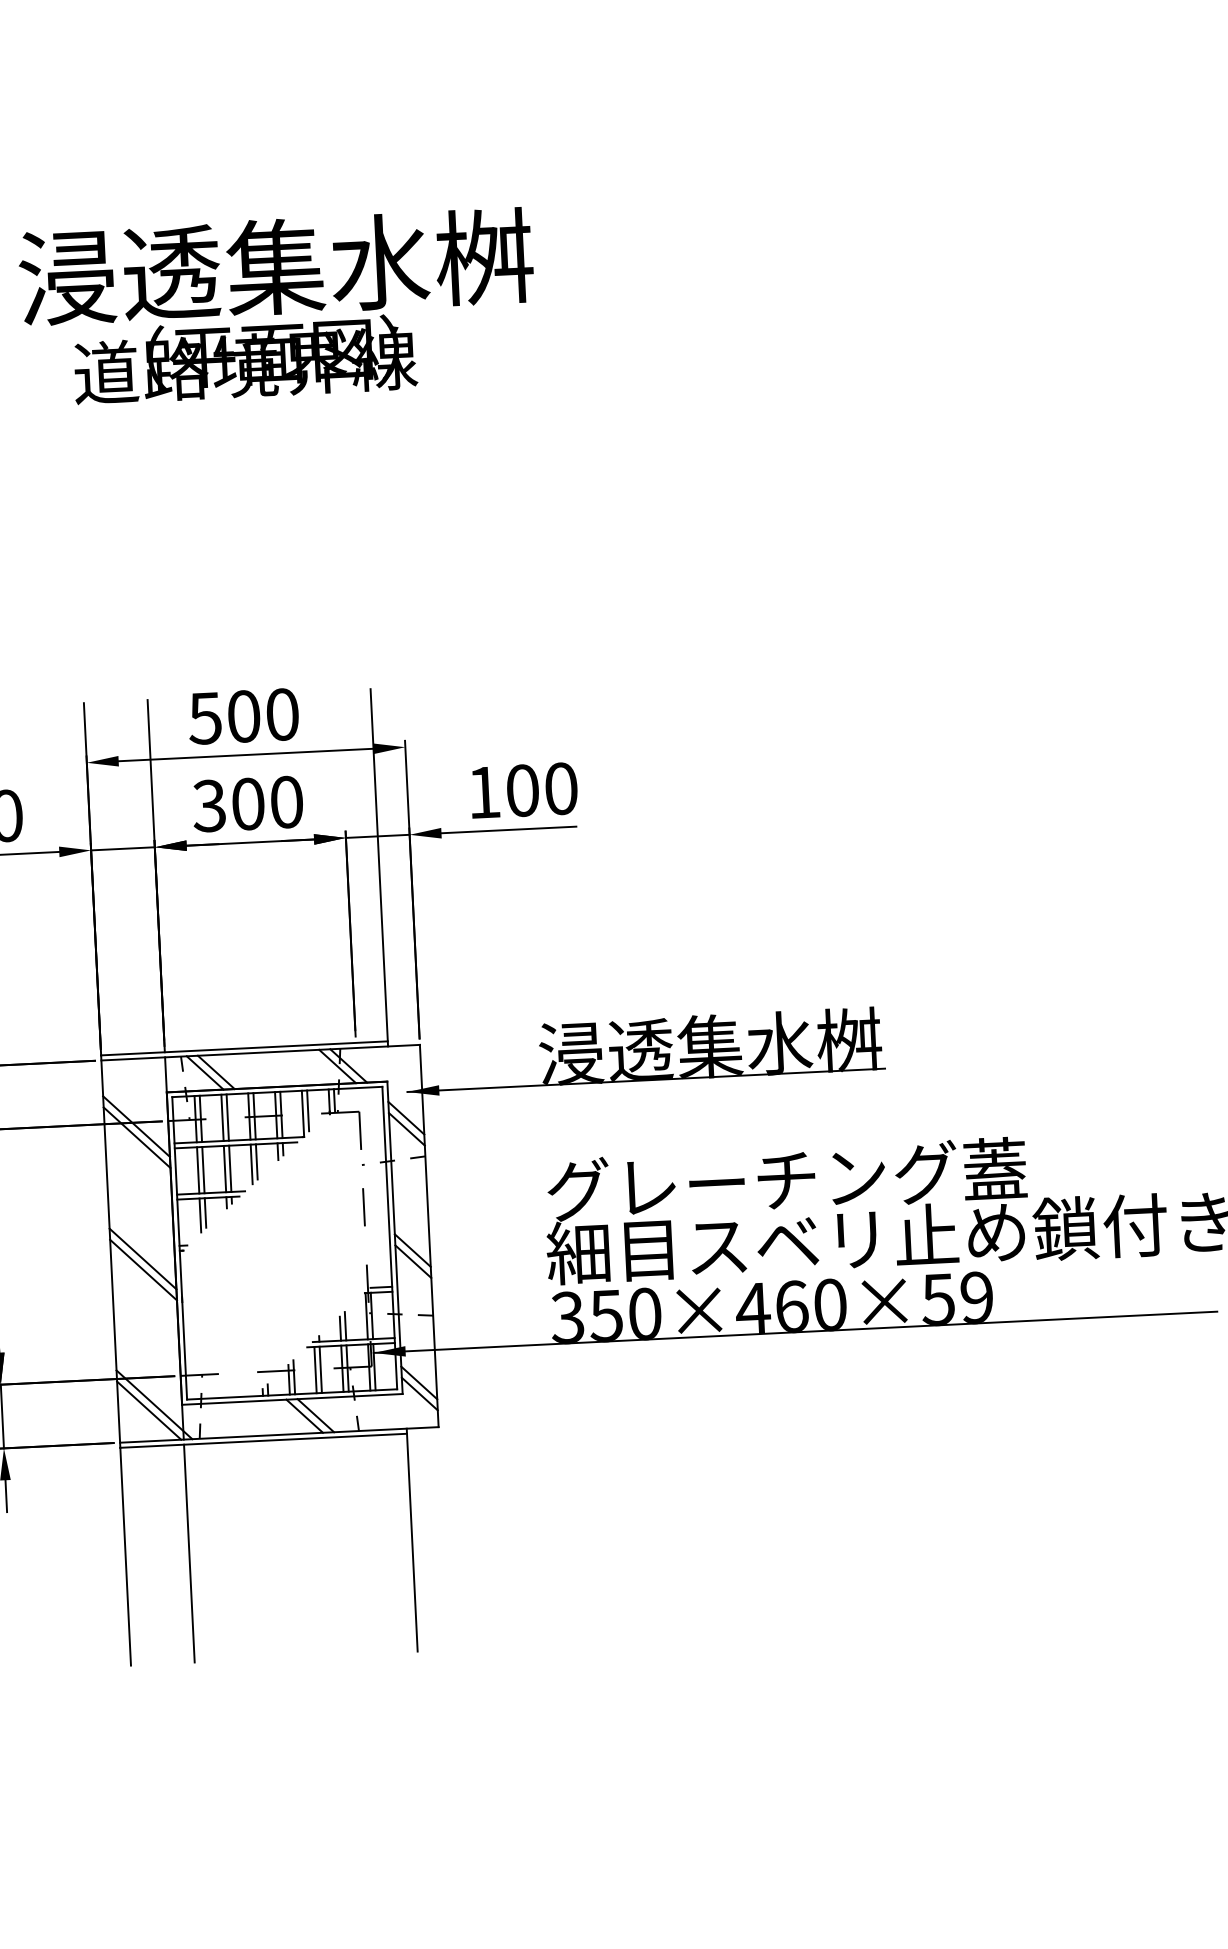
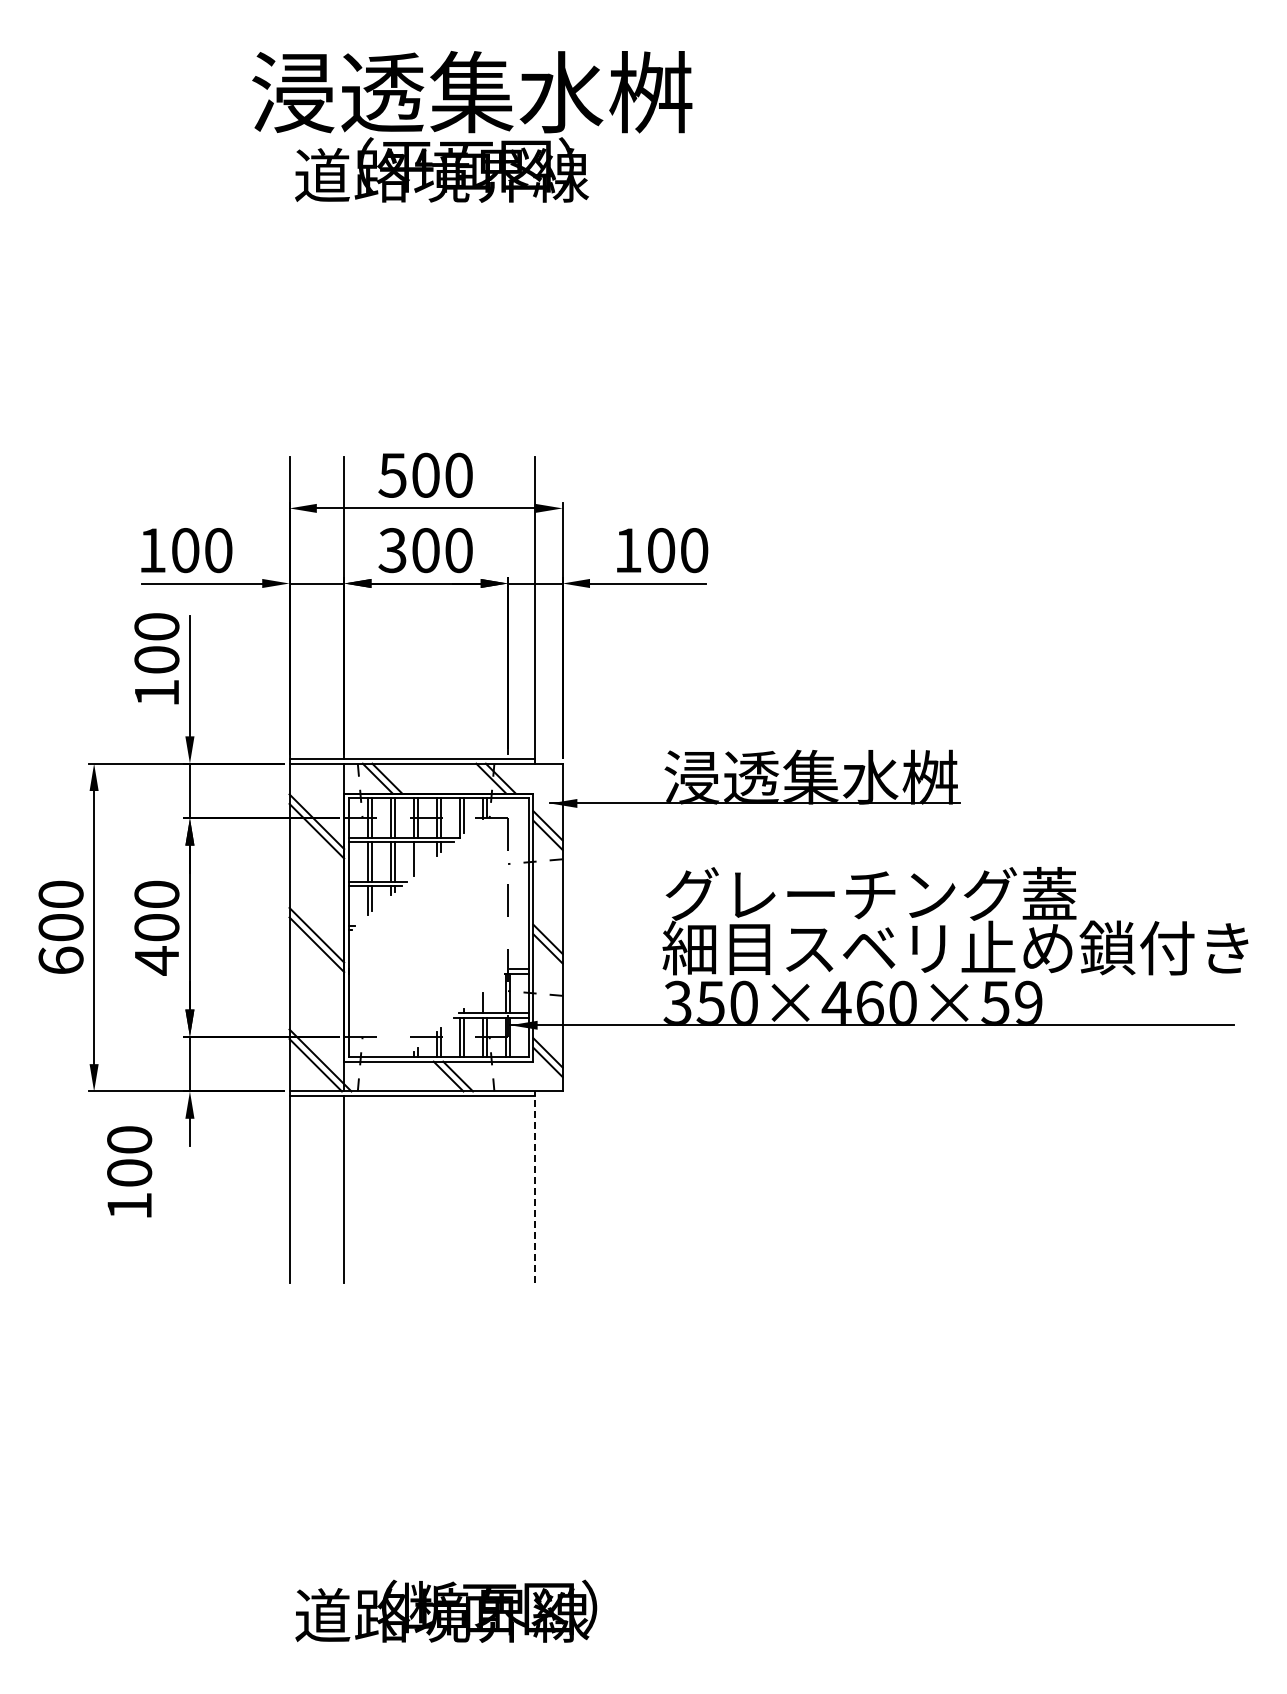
line: (257, 1161) -> (418, 856), removed
line: (345, 1326) -> (487, 1001), removed
line: (412, 1540) -> (535, 1187), solid -> dashed

